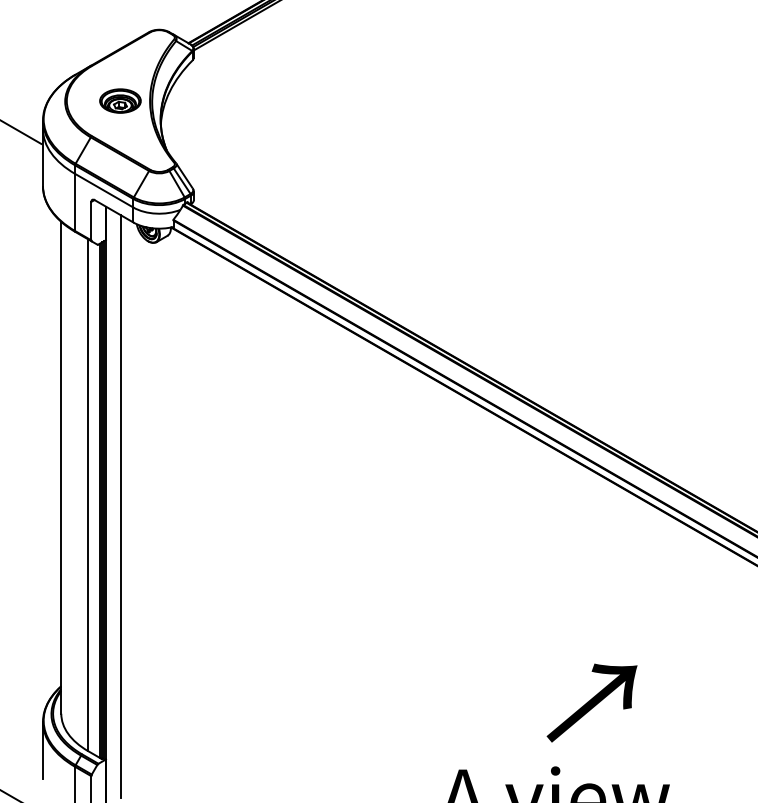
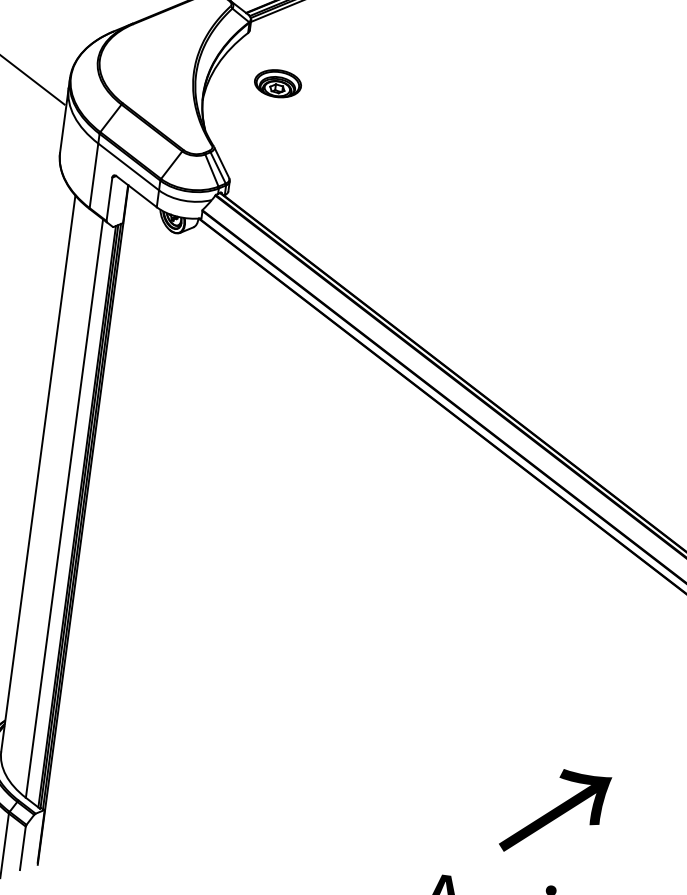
part: (120, 100) -> (278, 83), moved
line: (121, 506) -> (100, 526), removed
text: (591, 702) -> (554, 812), moved

